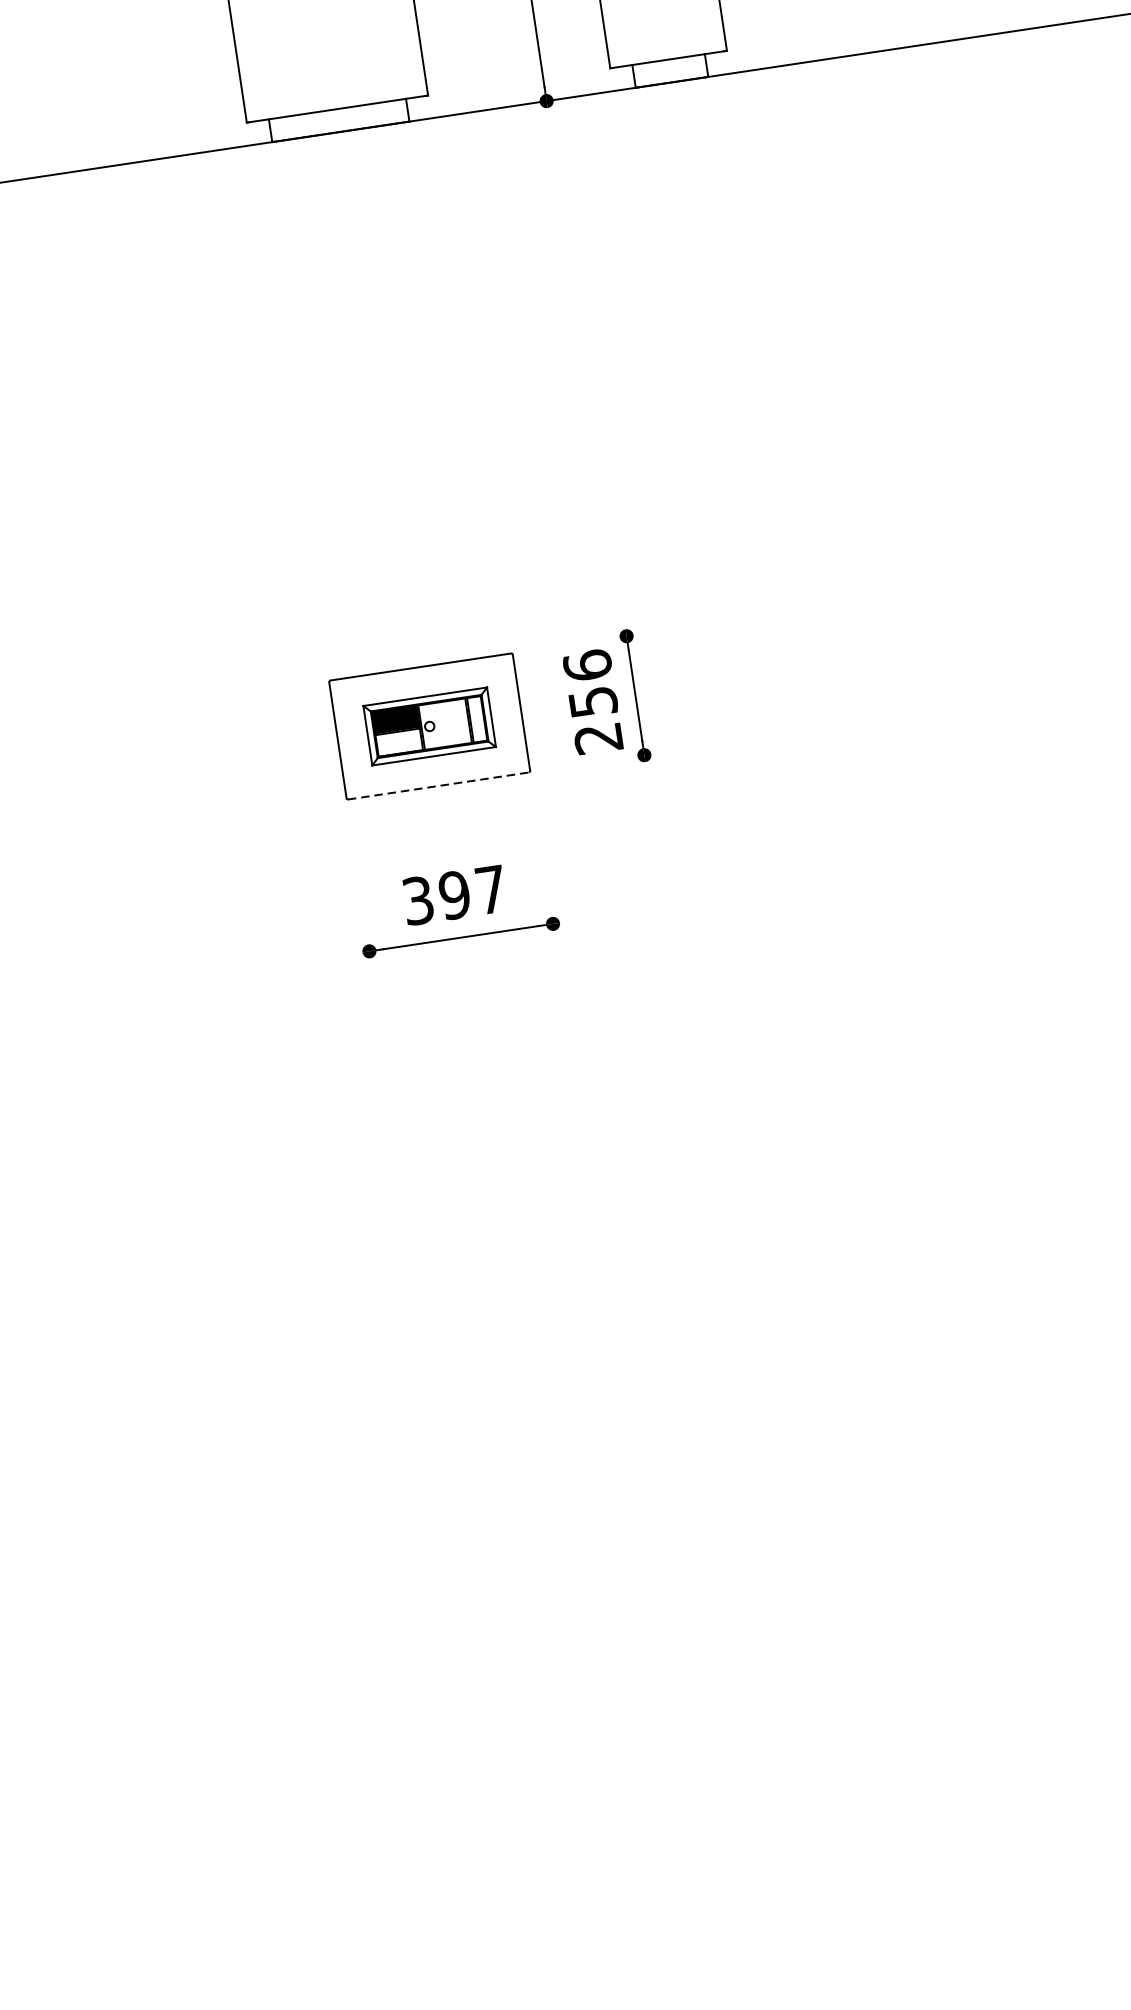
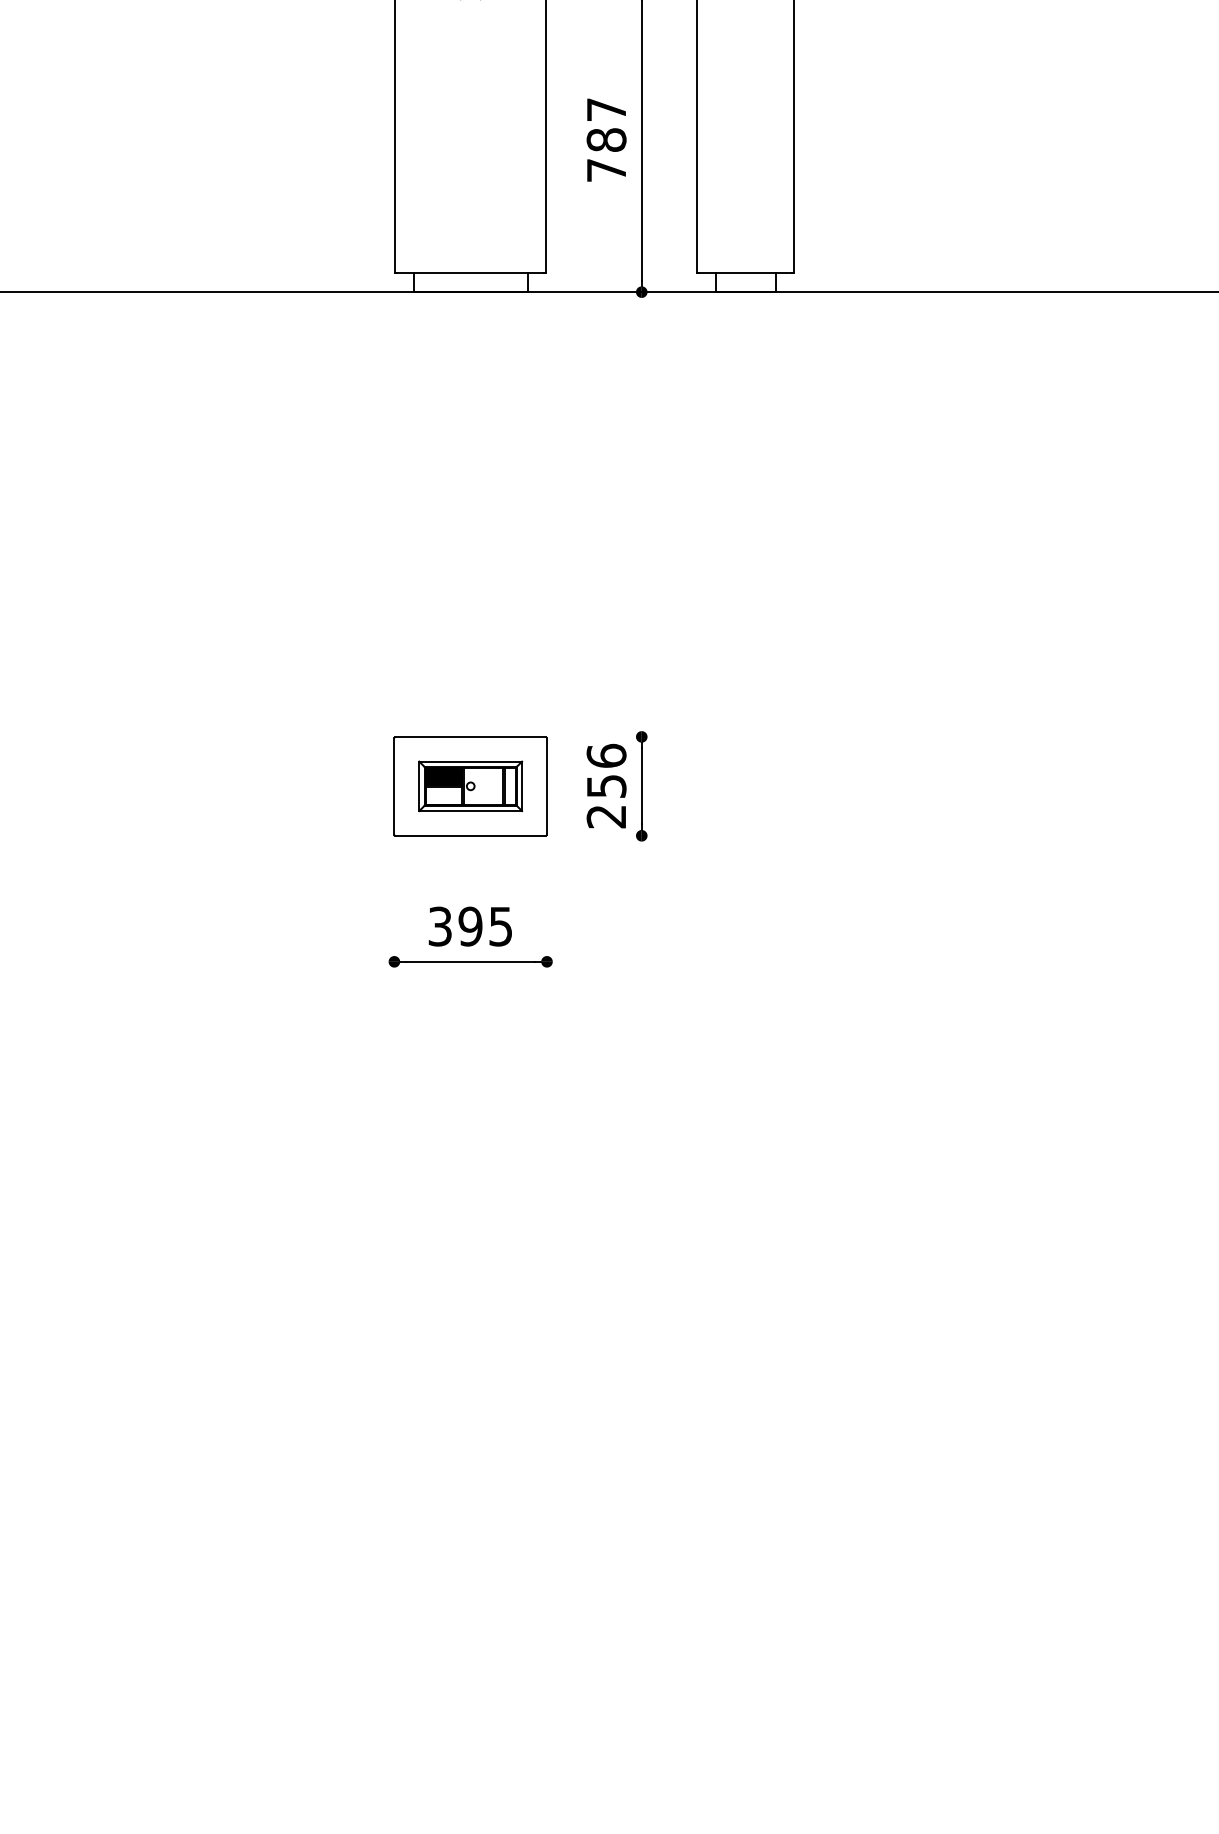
line: (439, 785) -> (471, 835), dashed -> solid
text: (490, 889) -> (500, 926), 397 -> 395

